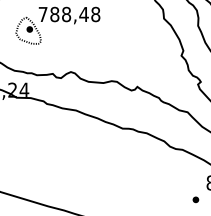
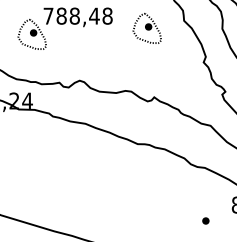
part: (130, 24) -> (146, 27), added
part: (195, 199) -> (205, 220), moved

